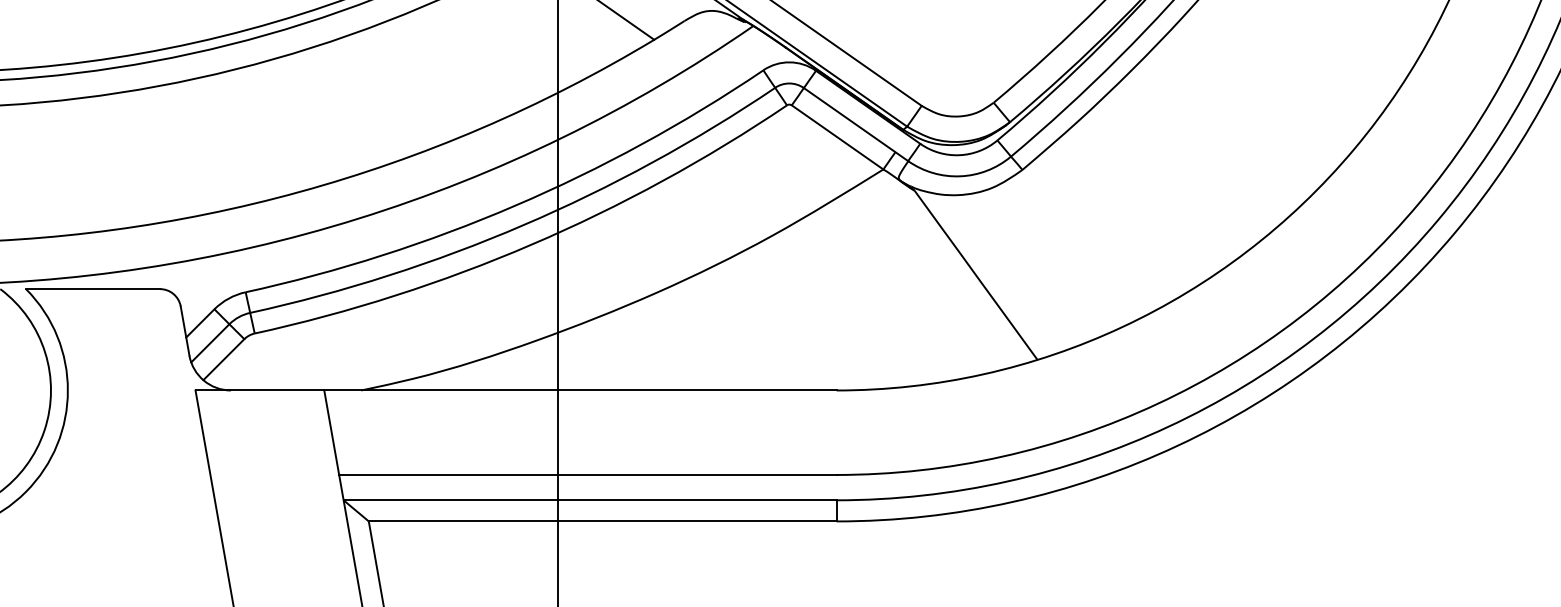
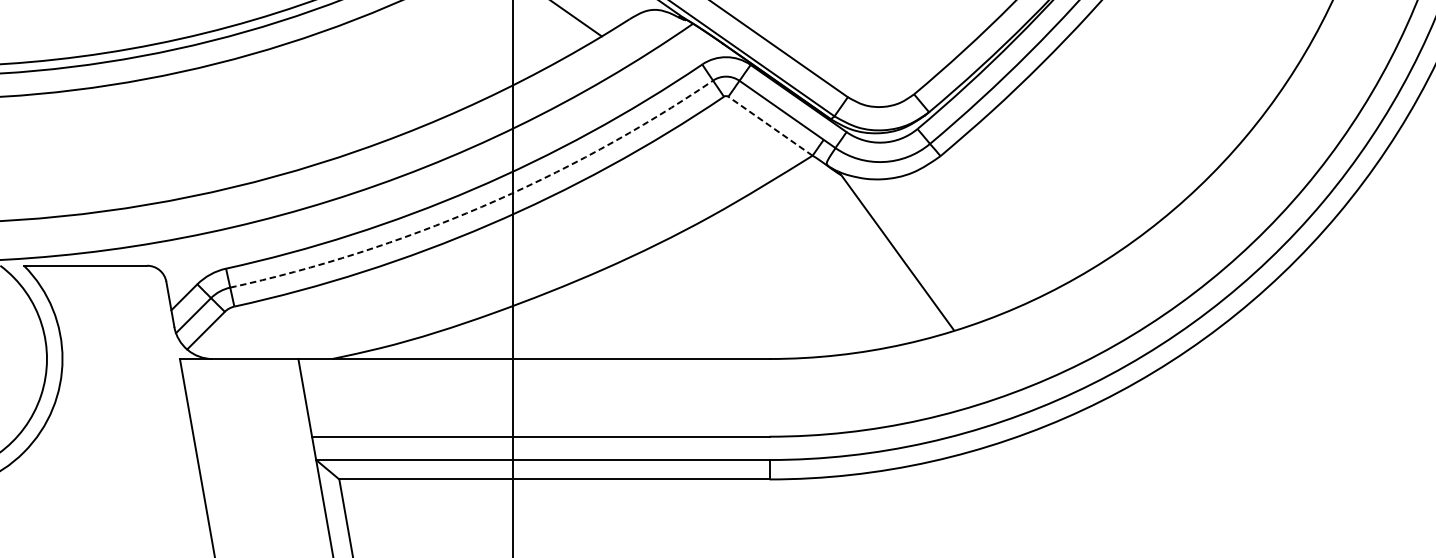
line: (837, 137) -> (770, 126), solid -> dashed
arc: (523, 225) -> (481, 207), solid -> dashed

